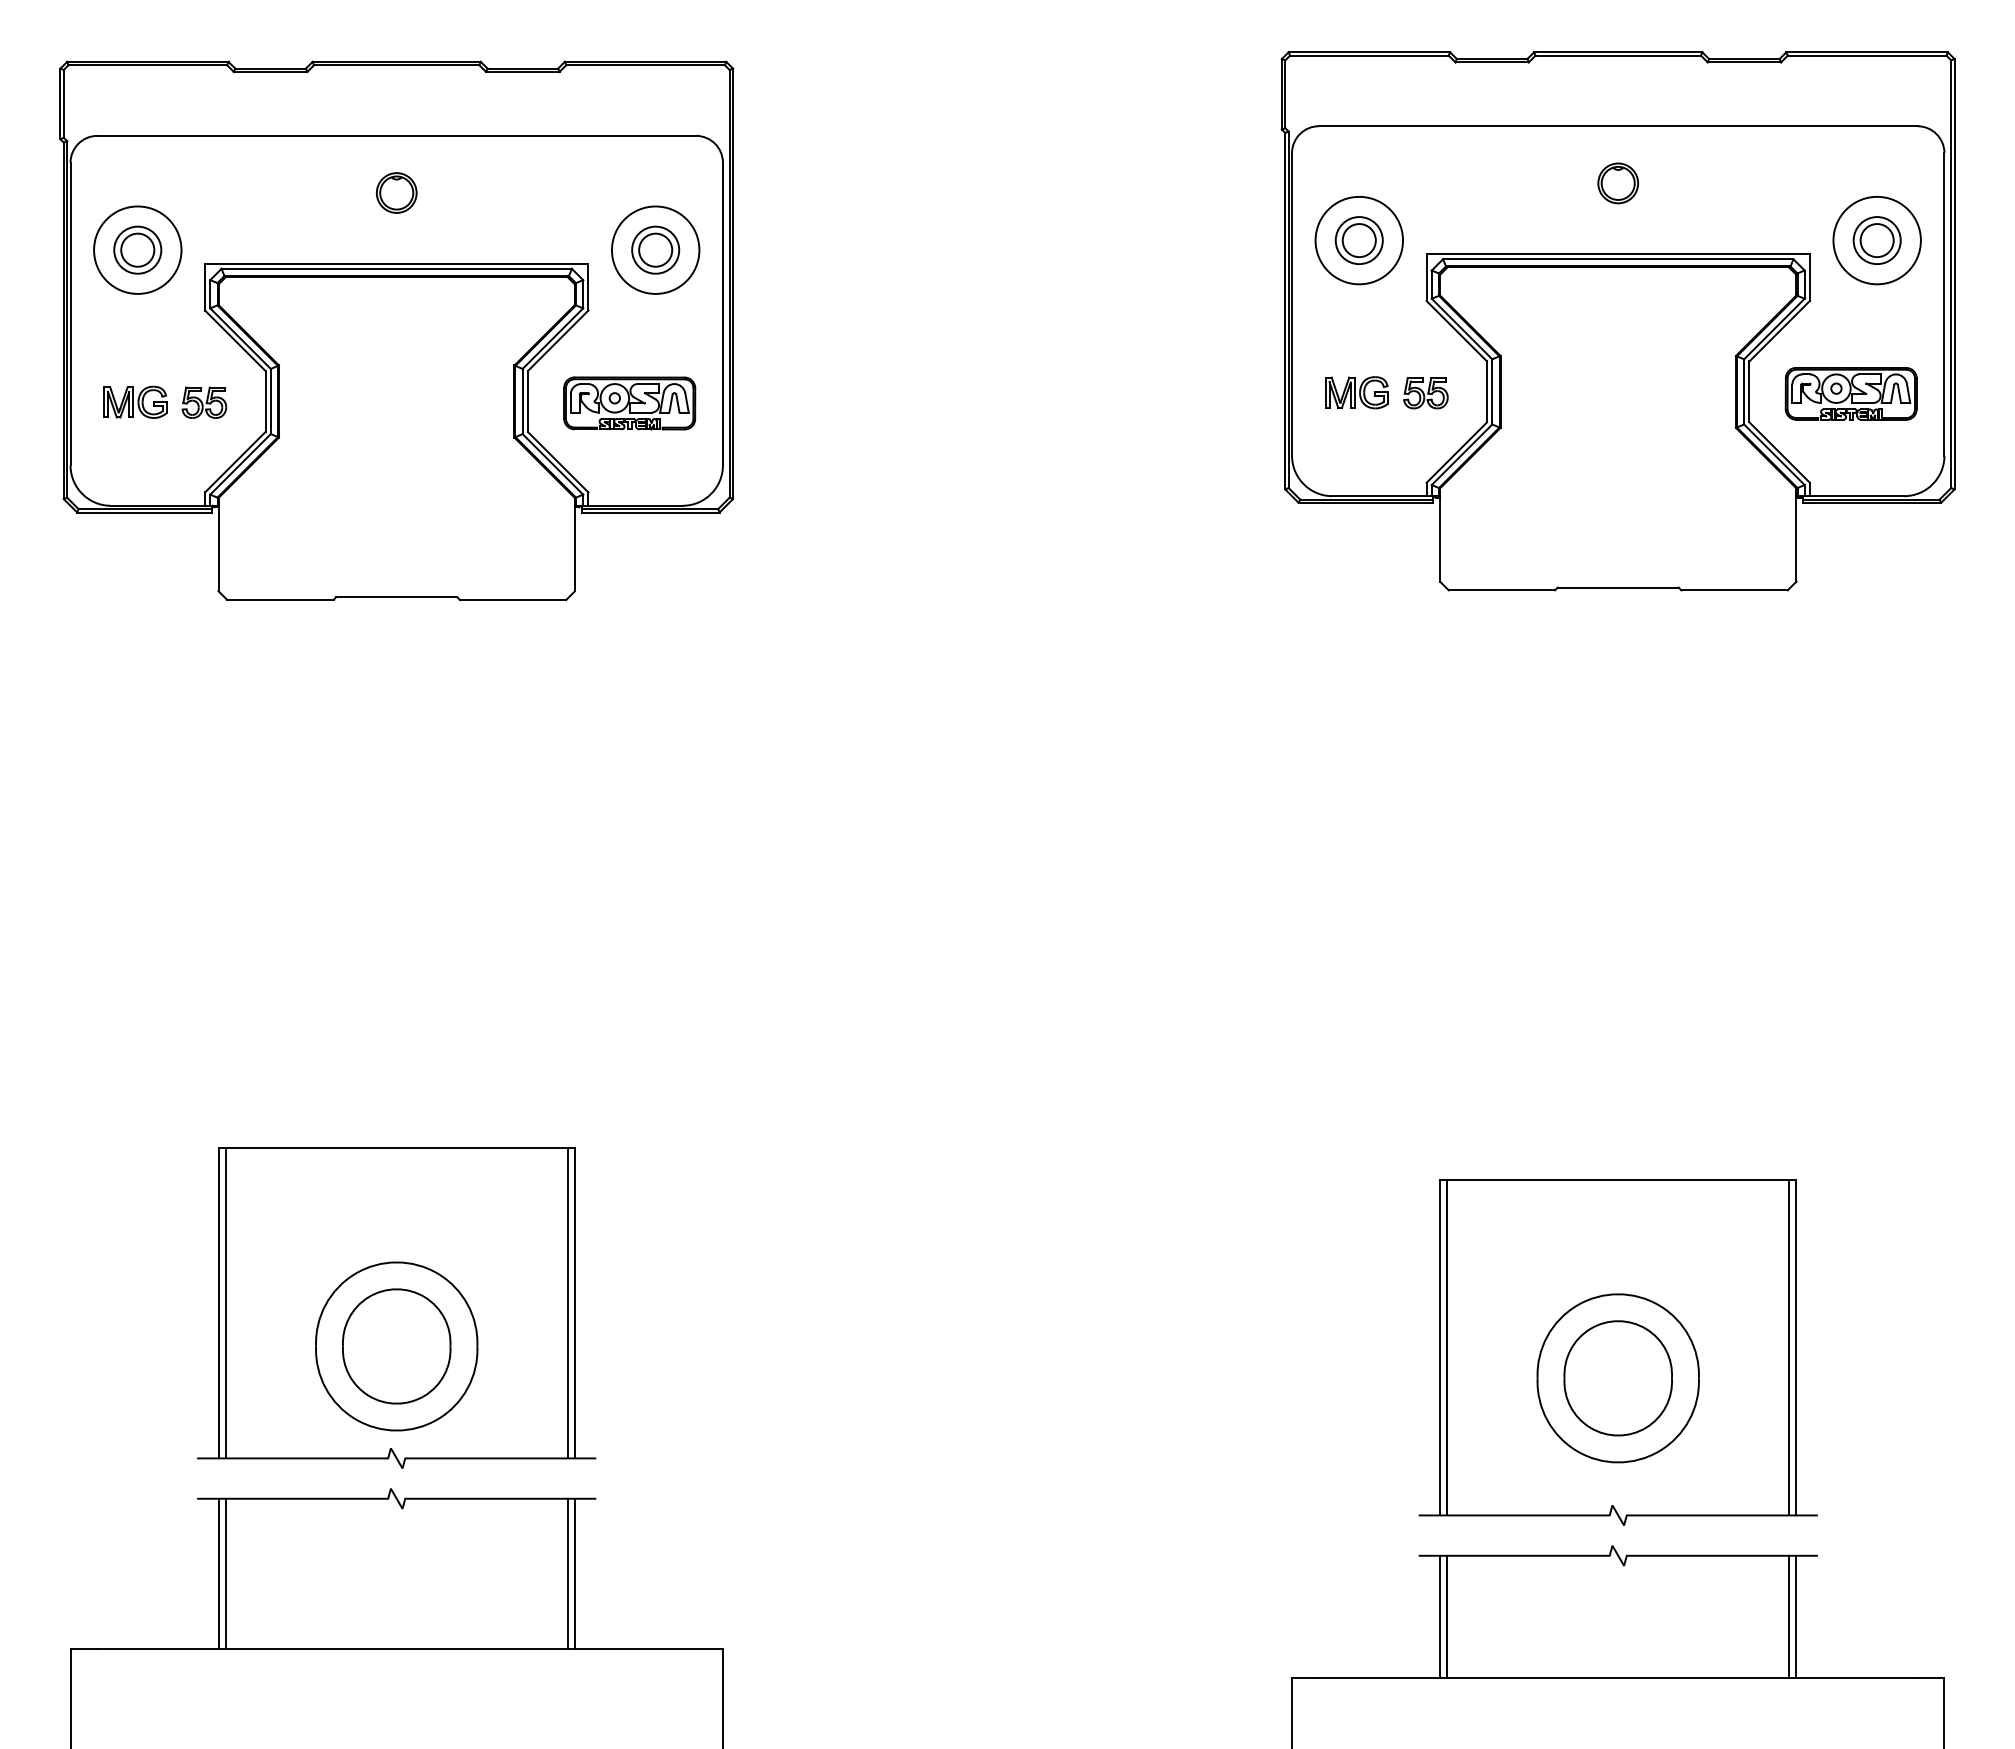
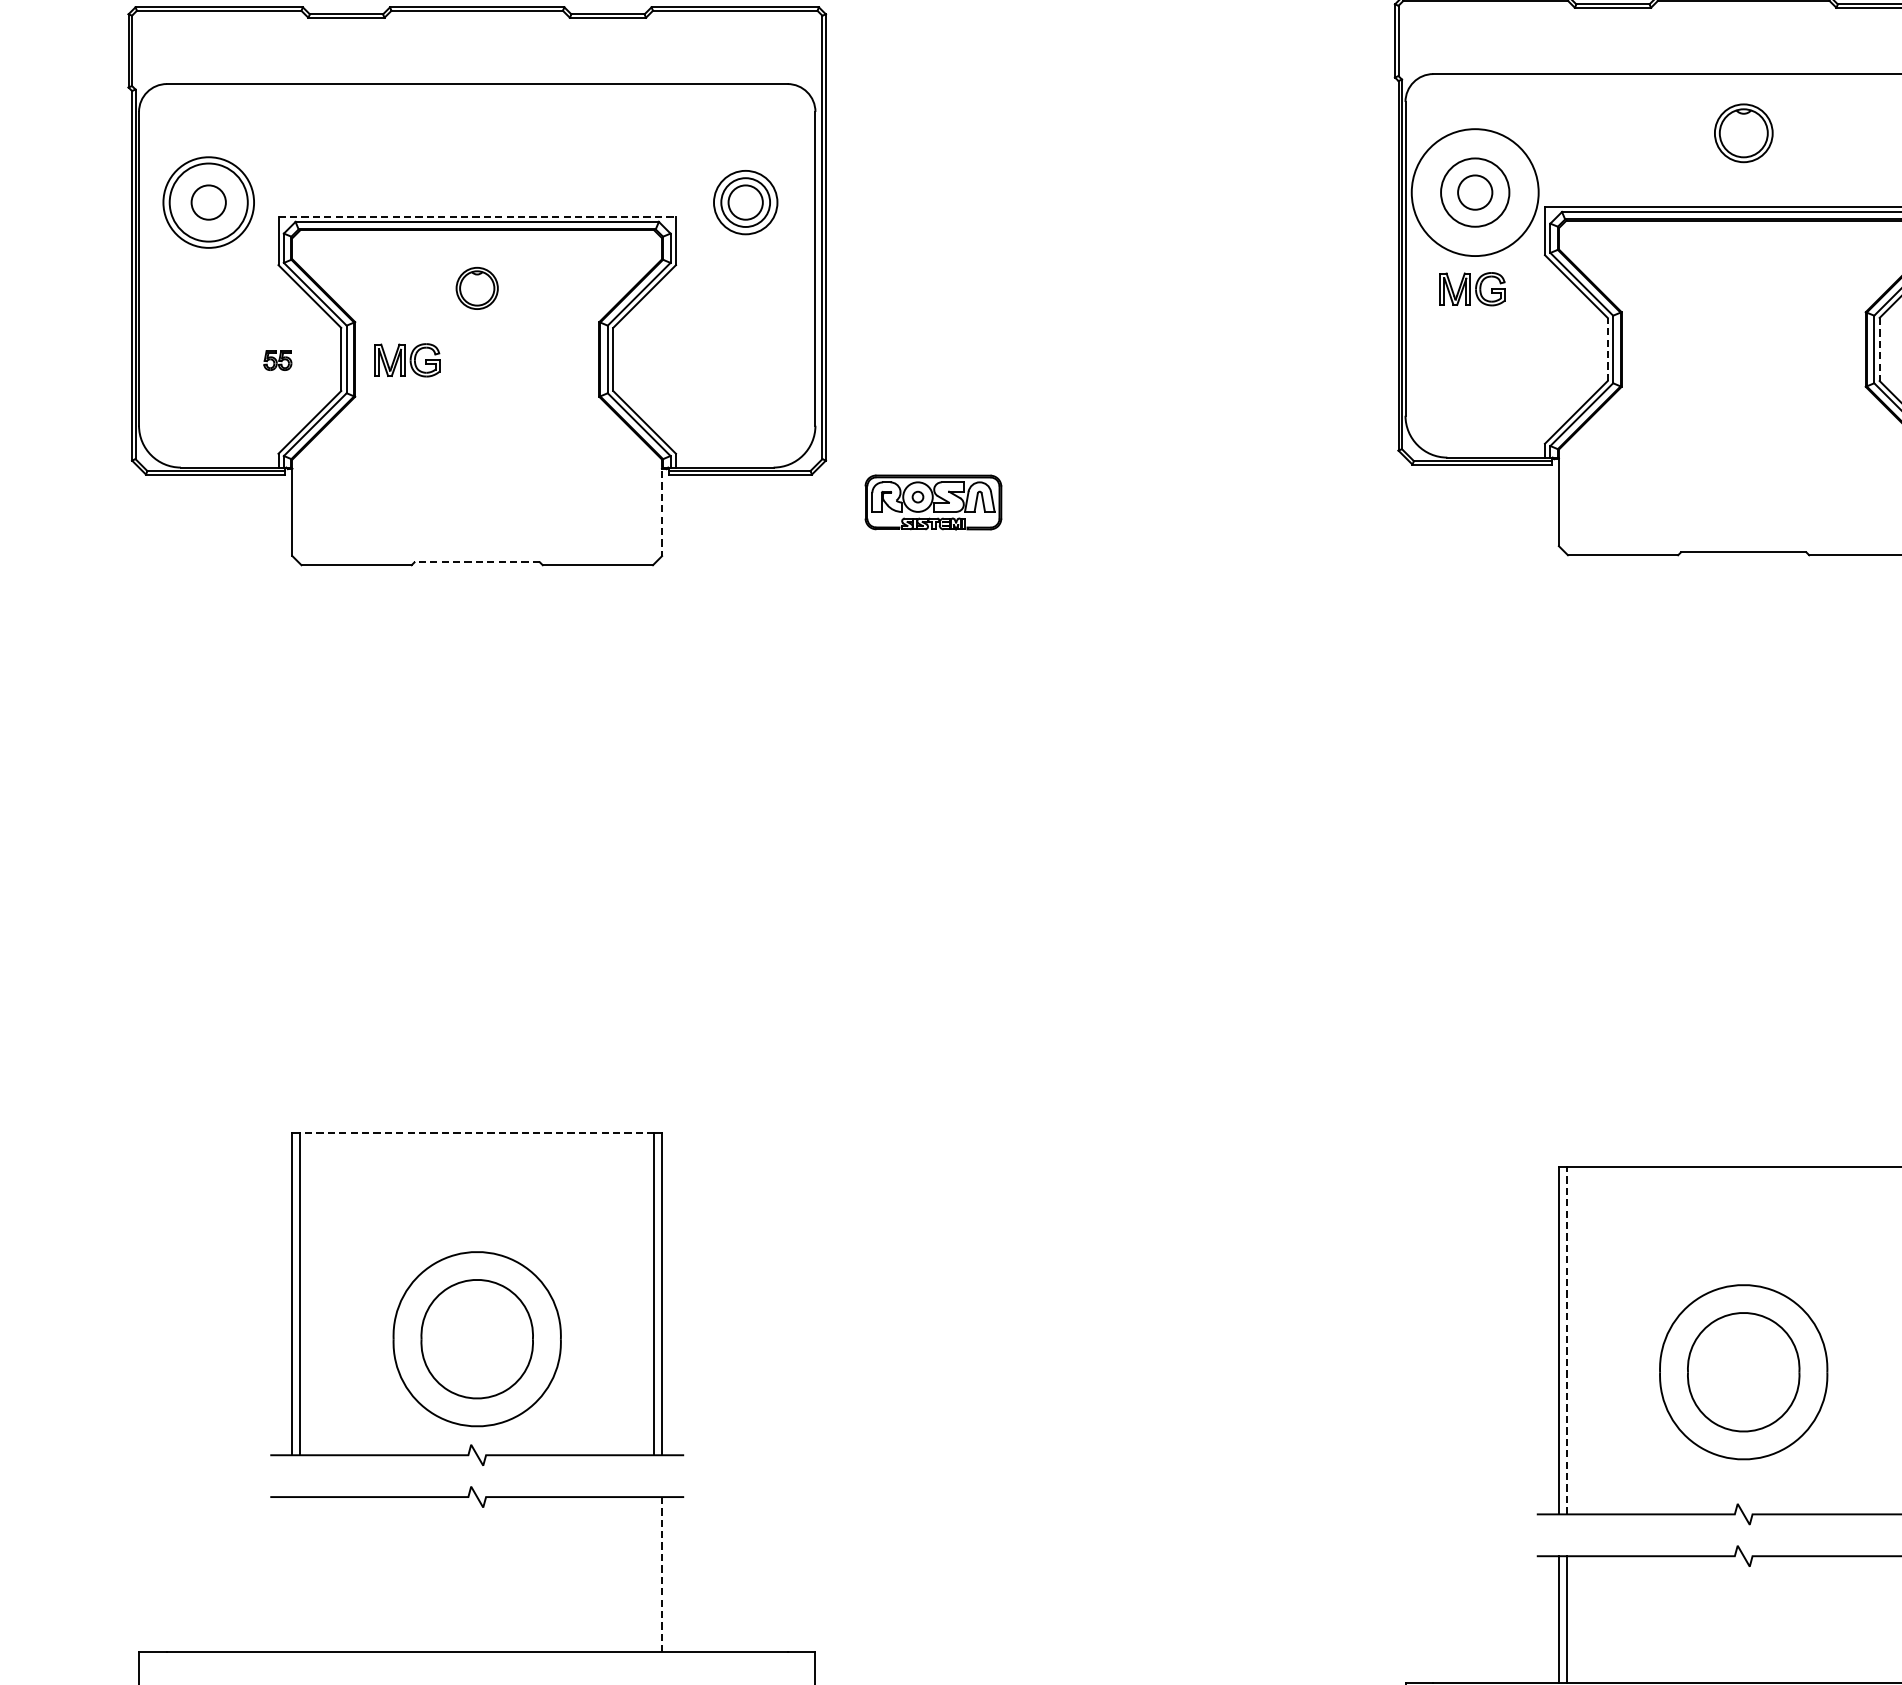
part: (1617, 183) -> (1742, 133), size x1.4
part: (396, 192) -> (476, 287), moved
circle: (1358, 240) -> (1474, 192), size x1.4
circle: (1359, 240) -> (1475, 192), size x1.4
circle: (137, 249) -> (208, 201), size x1.6
circle: (655, 249) -> (745, 201), size x0.7
line: (396, 263) -> (476, 216), solid -> dashed
line: (1487, 391) -> (1608, 349), solid -> dashed
part: (1356, 392) -> (1472, 288), moved
line: (1749, 392) -> (1879, 350), solid -> dashed
part: (1425, 393) -> (1543, 351), removed
part: (135, 401) -> (407, 359), moved
part: (204, 402) -> (277, 360), size x0.6
part: (629, 403) -> (933, 502), moved
line: (574, 544) -> (661, 507), solid -> dashed
line: (396, 597) -> (476, 562), solid -> dashed
line: (396, 1148) -> (476, 1133), solid -> dashed
line: (1447, 1347) -> (1566, 1340), solid -> dashed
line: (218, 1573) -> (292, 1574), removed
line: (225, 1573) -> (299, 1574), removed
line: (567, 1573) -> (654, 1574), removed
line: (574, 1573) -> (661, 1574), solid -> dashed

